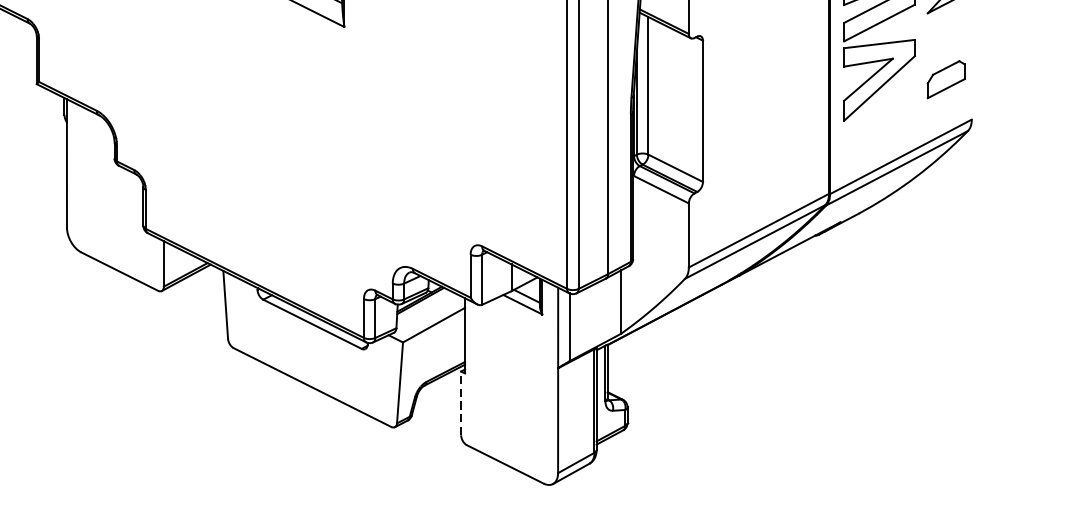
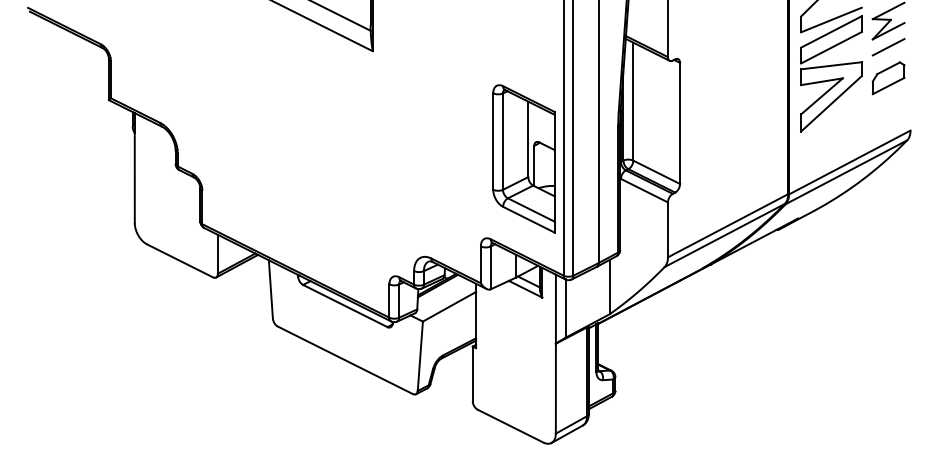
line: (946, 22) -> (888, 47), added
part: (946, 79) -> (888, 78), moved
part: (520, 152) -> (523, 158), added
line: (460, 402) -> (472, 373), dashed -> solid

